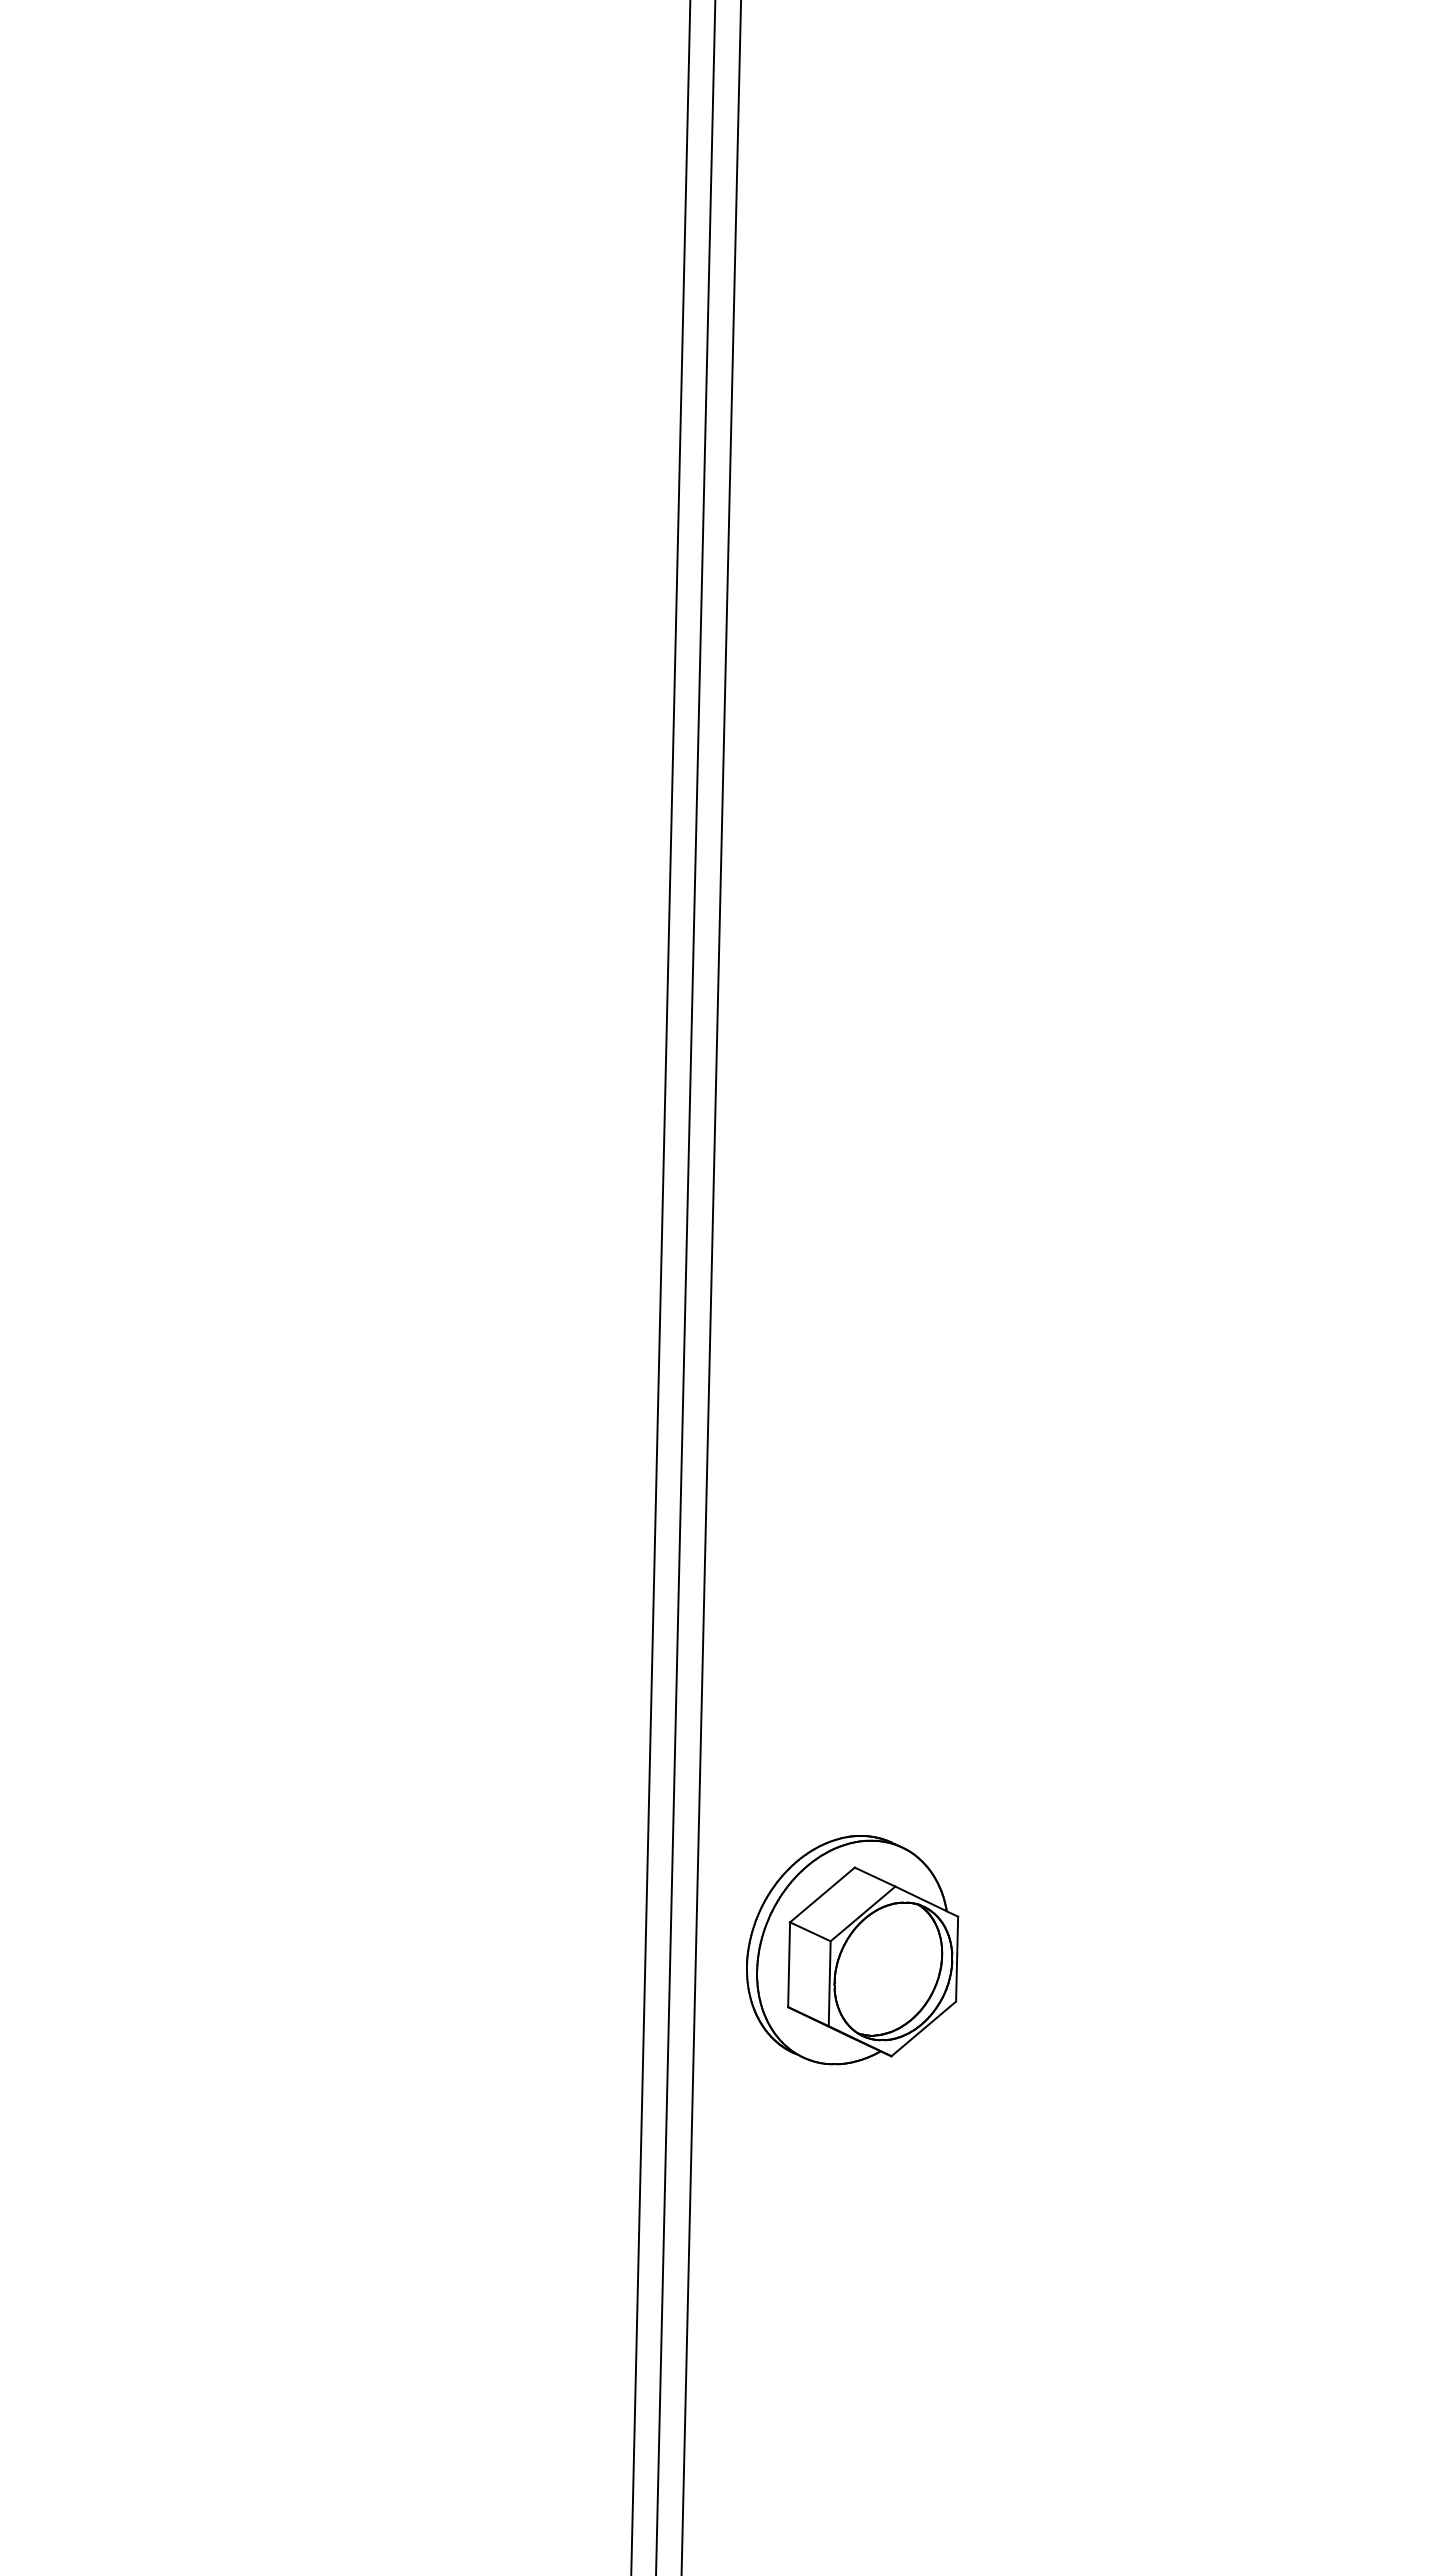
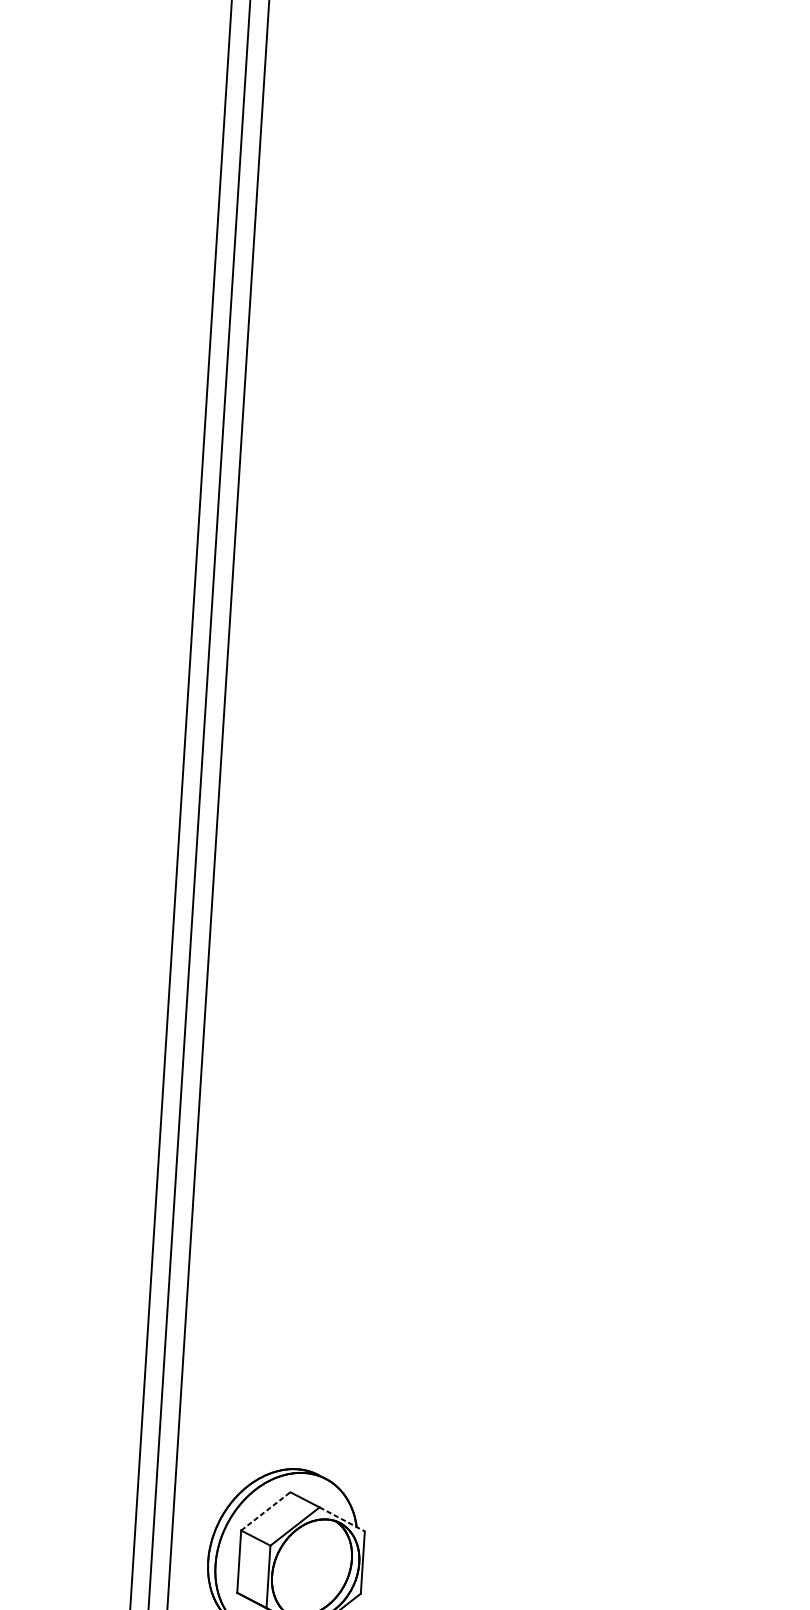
line: (822, 1894) -> (265, 1511), solid -> dashed
line: (926, 1901) -> (342, 1519), solid -> dashed

